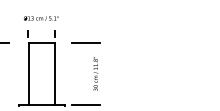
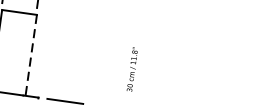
line: (86, 42) -> (77, 20), removed
text: (95, 73) -> (132, 69), moved
line: (55, 74) -> (31, 56), solid -> dashed

